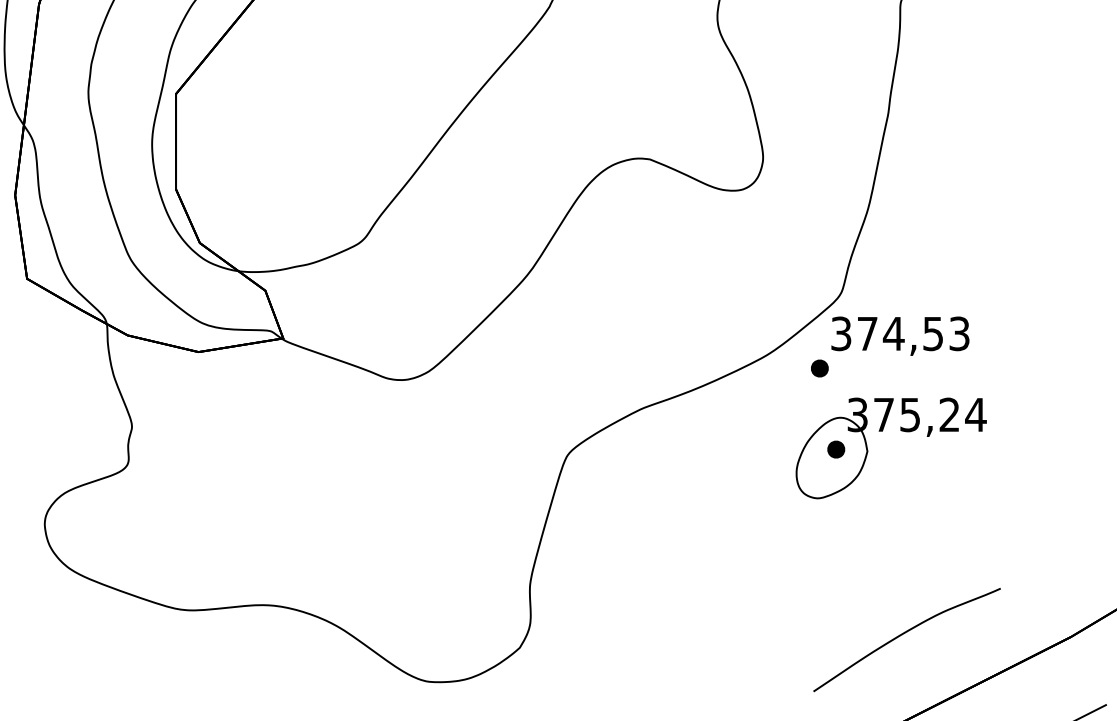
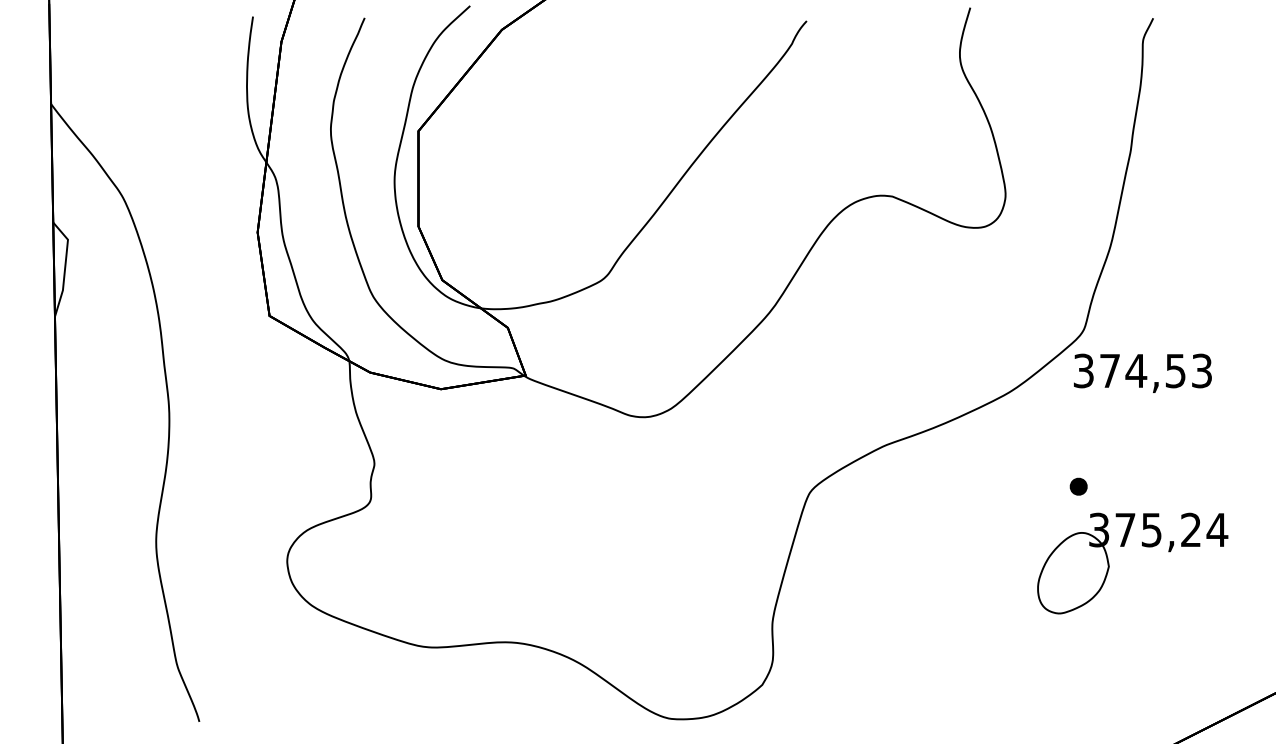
part: (820, 368) -> (1062, 405), removed
part: (883, 431) -> (1124, 546), moved
curve: (904, 634) -> (1146, 671), removed

